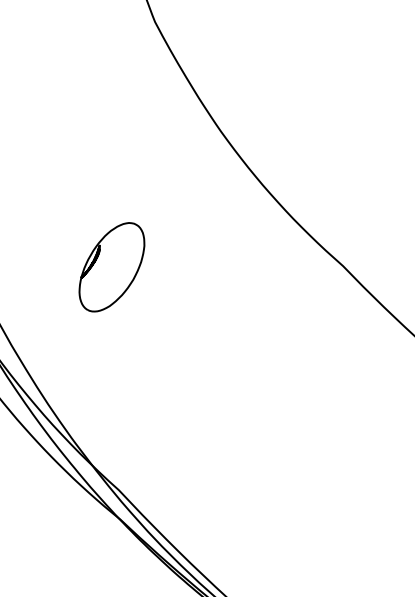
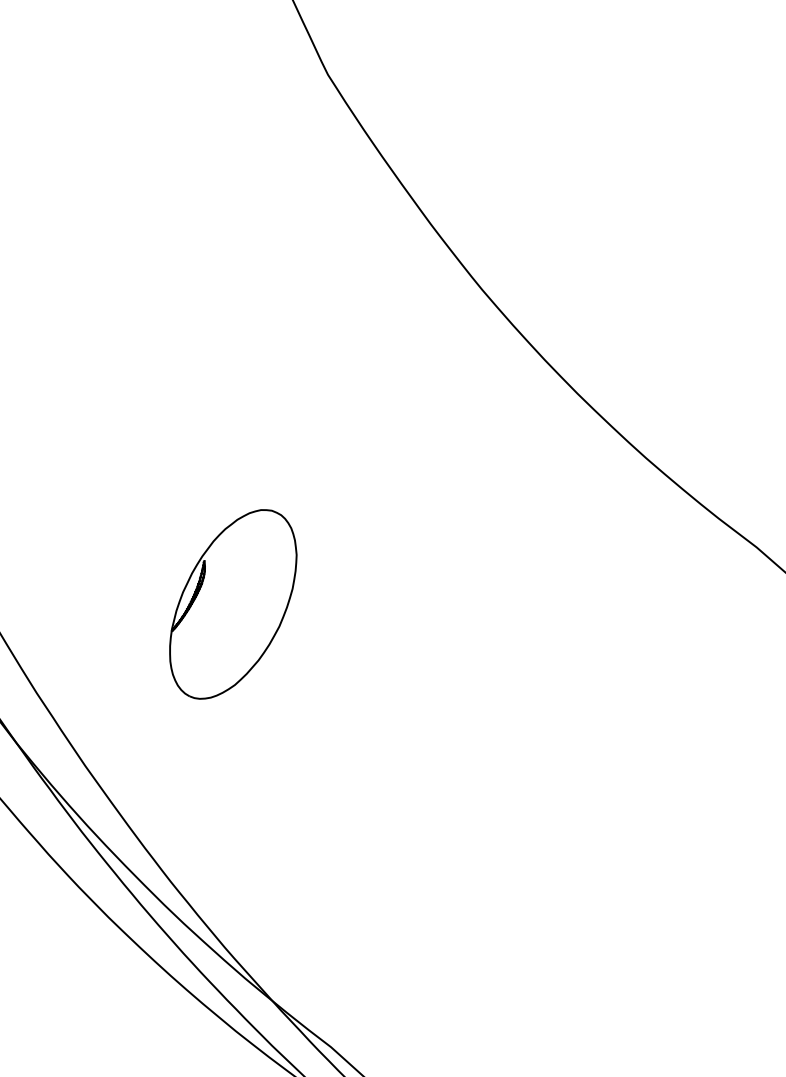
part: (111, 267) -> (232, 604), moved

